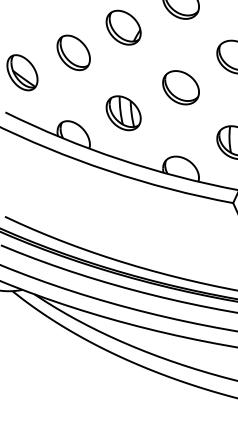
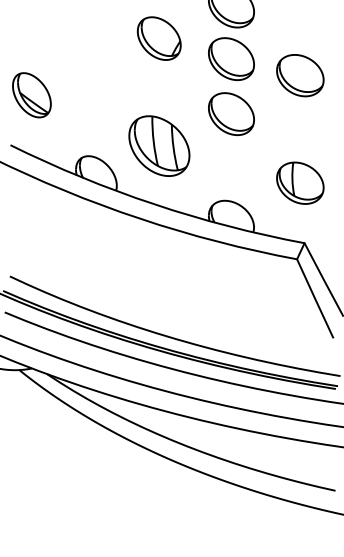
part: (181, 43) -> (231, 58), added
part: (73, 52) -> (96, 69), removed
part: (123, 113) -> (158, 146), size x1.4

